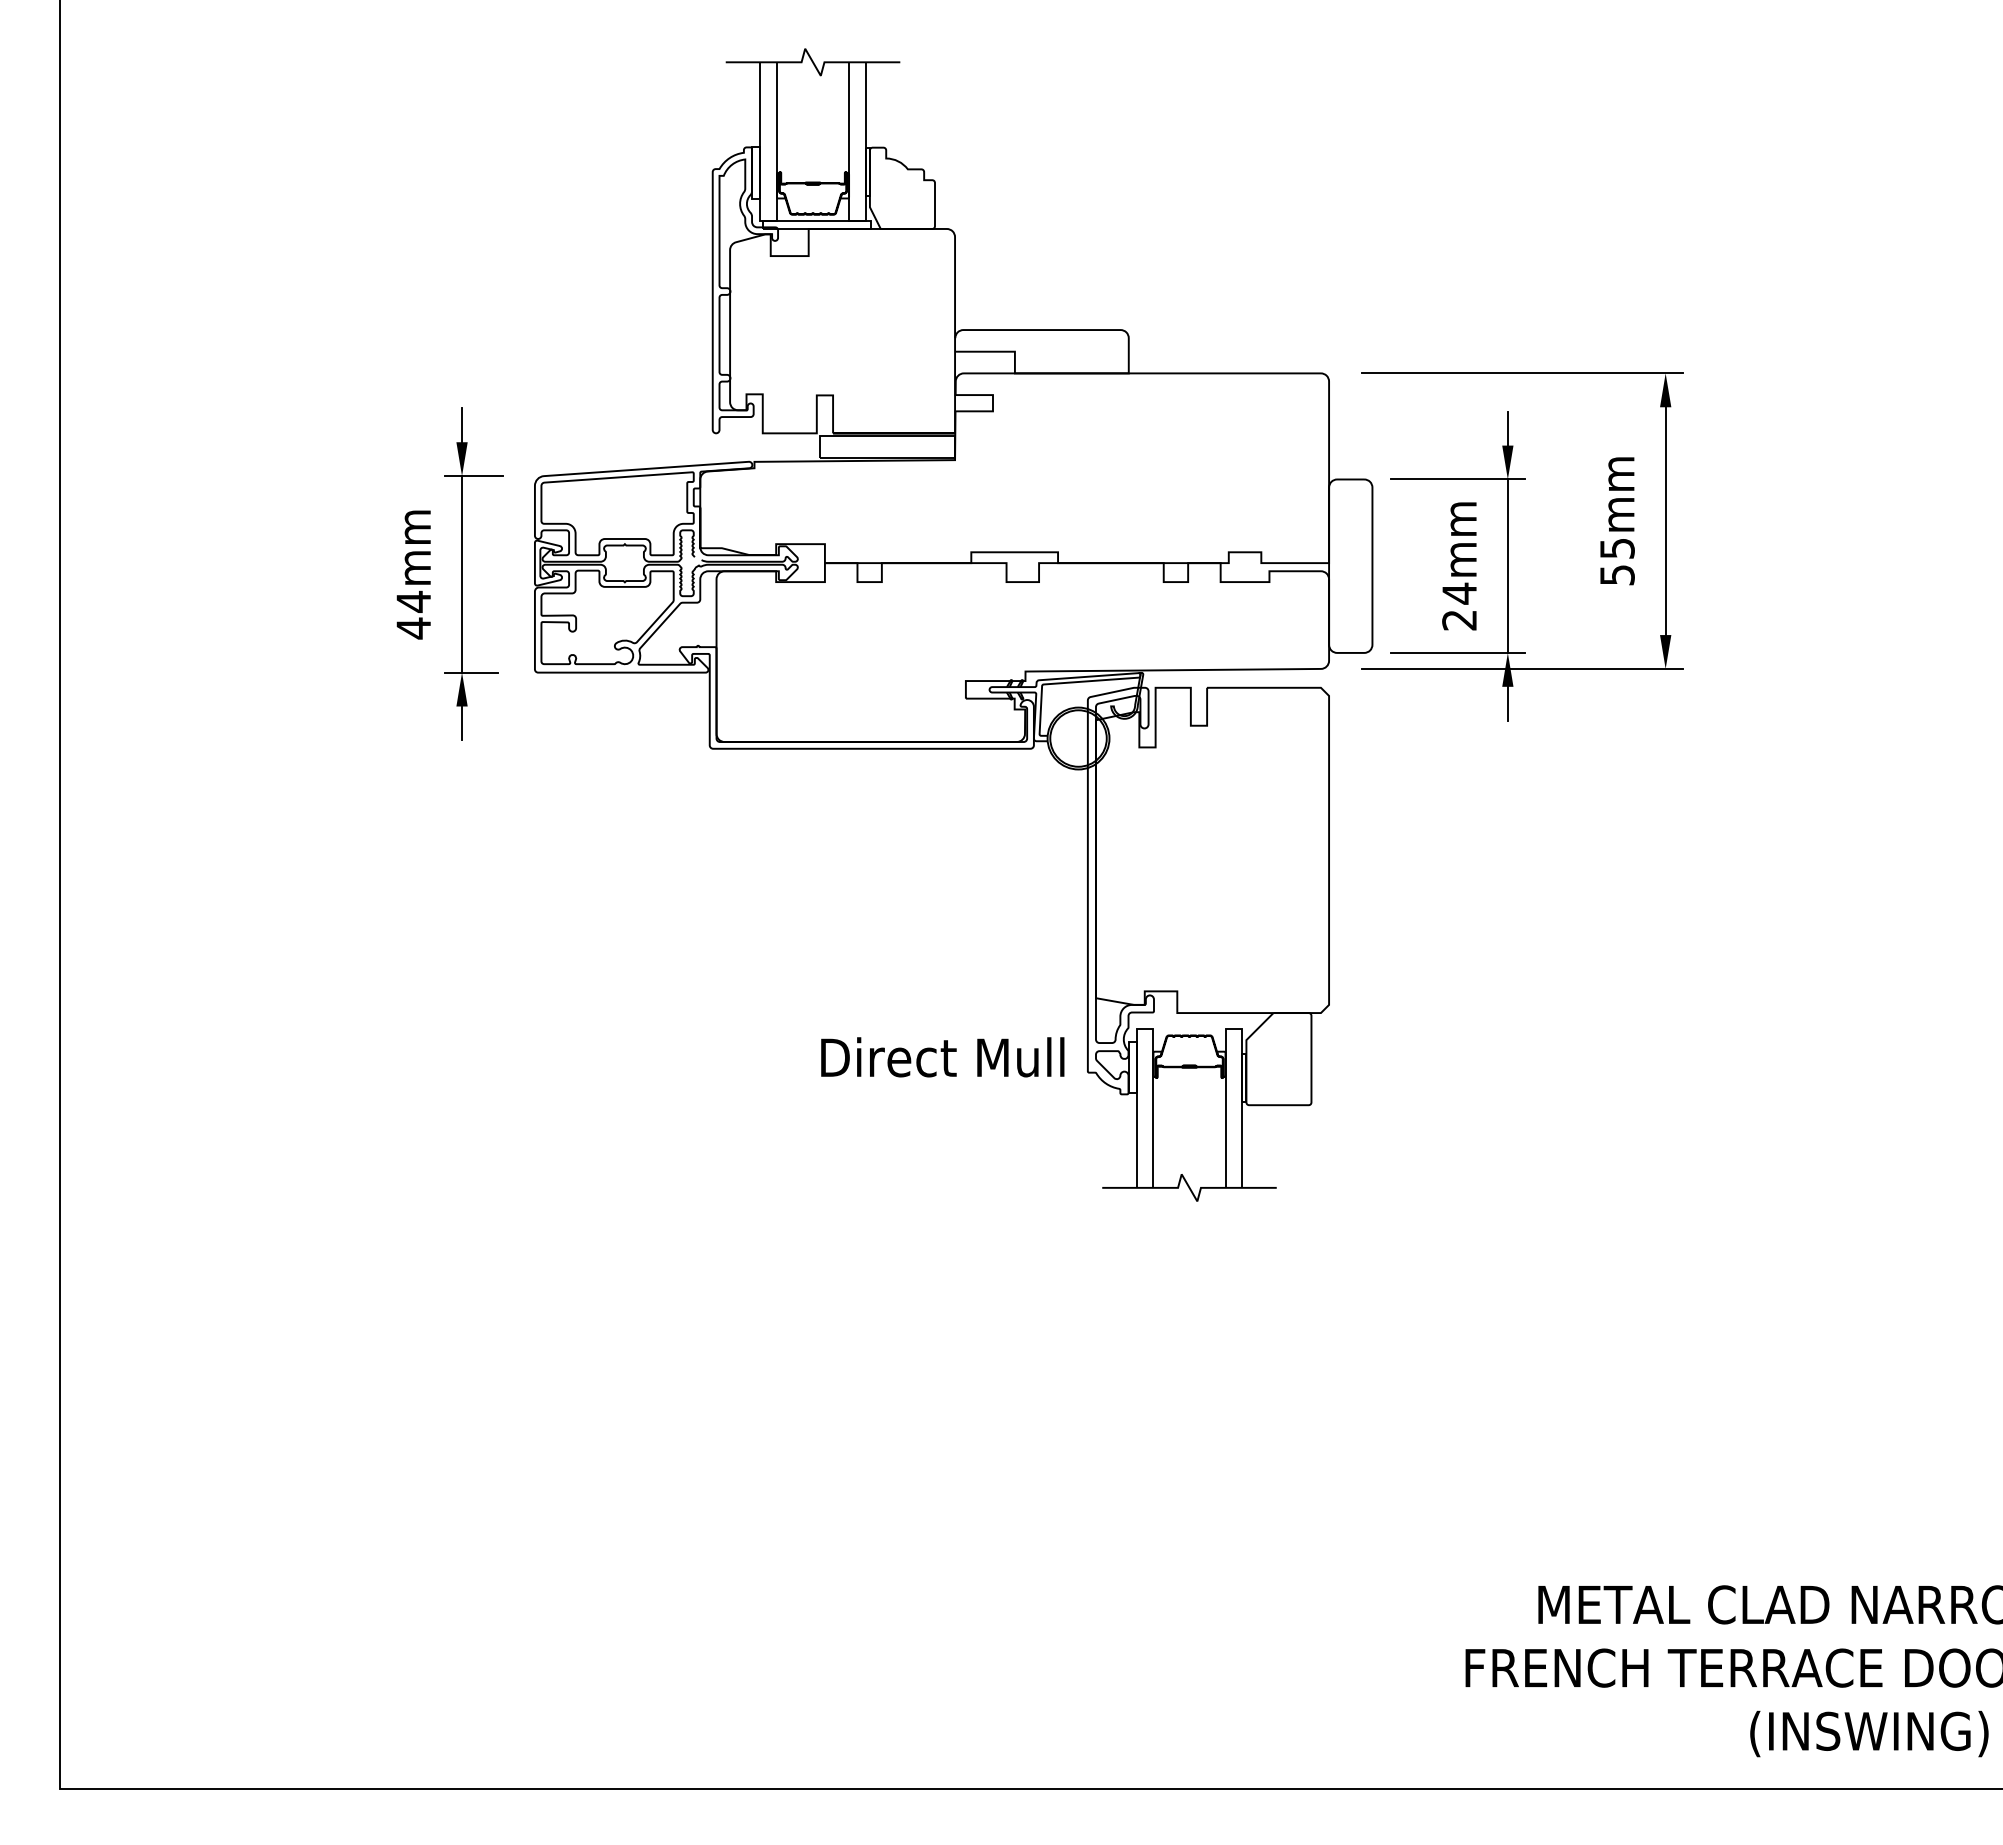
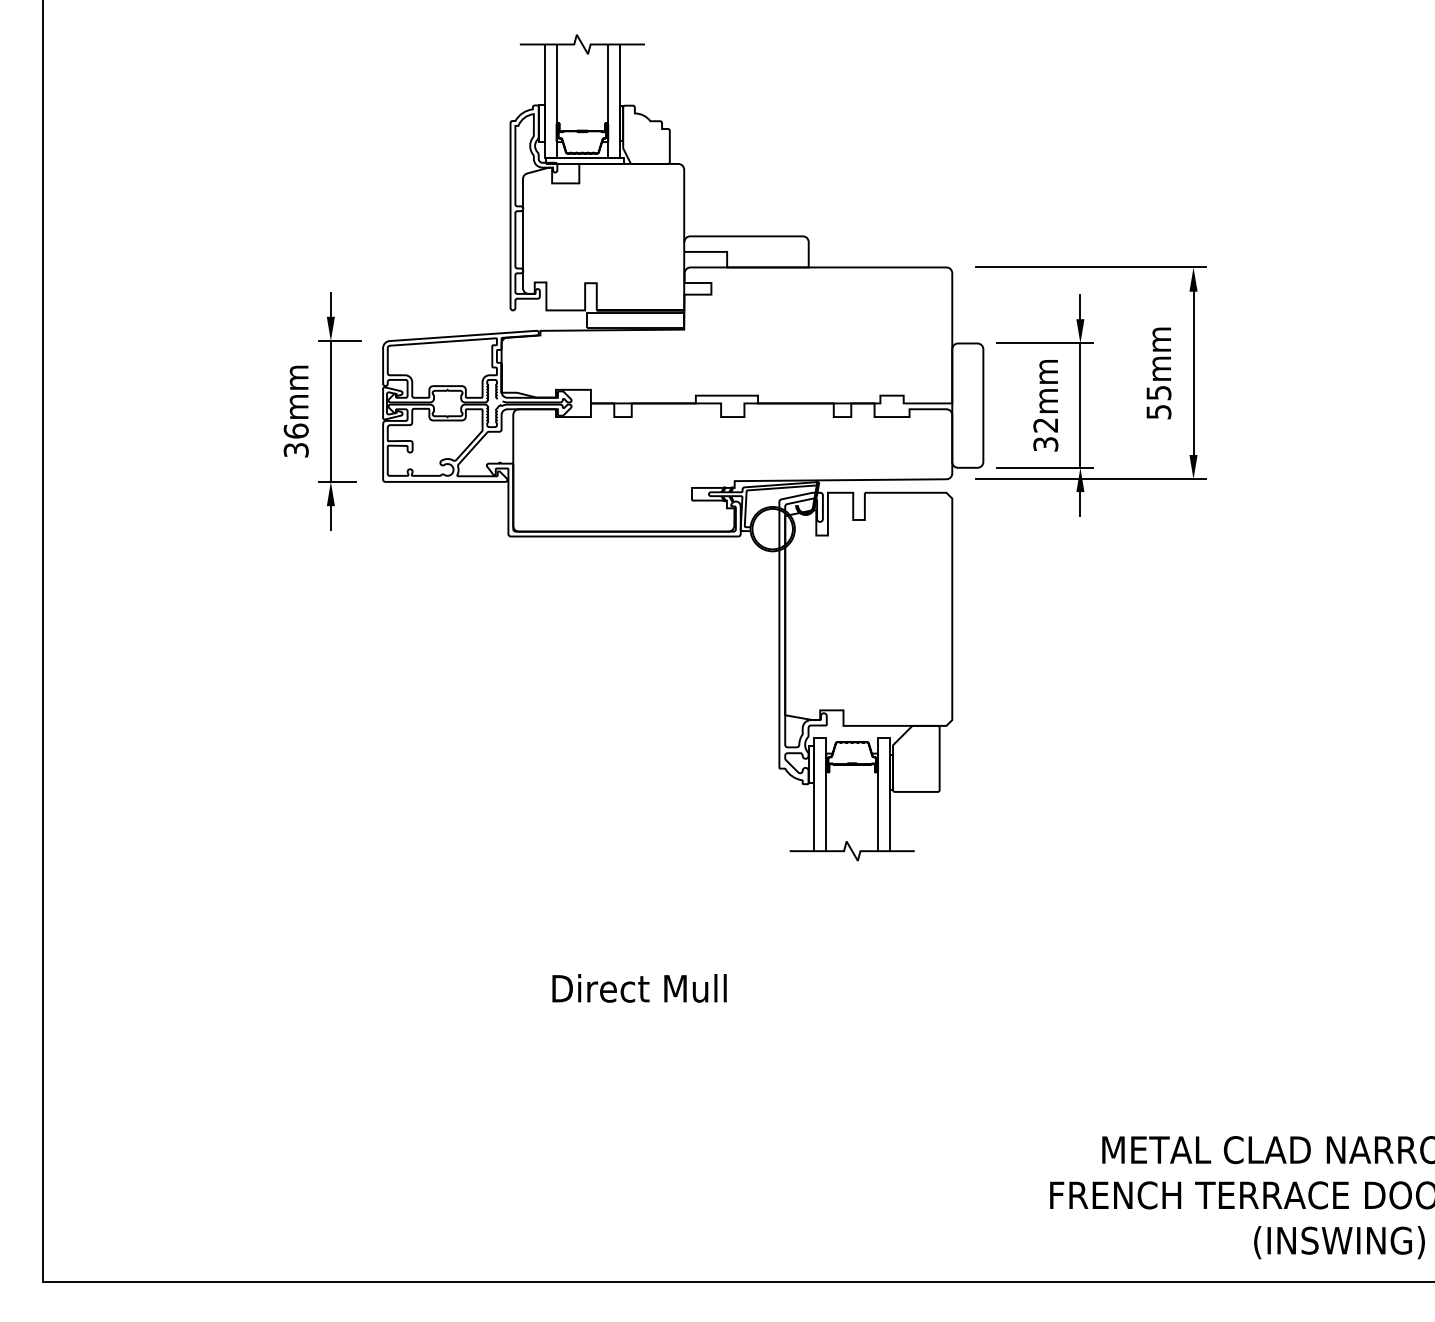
text: (1459, 606) -> (1045, 434), 24mm -> 32mm
text: (413, 614) -> (296, 440), 44mm -> 36mm
text: (942, 1057) -> (639, 988), moved

